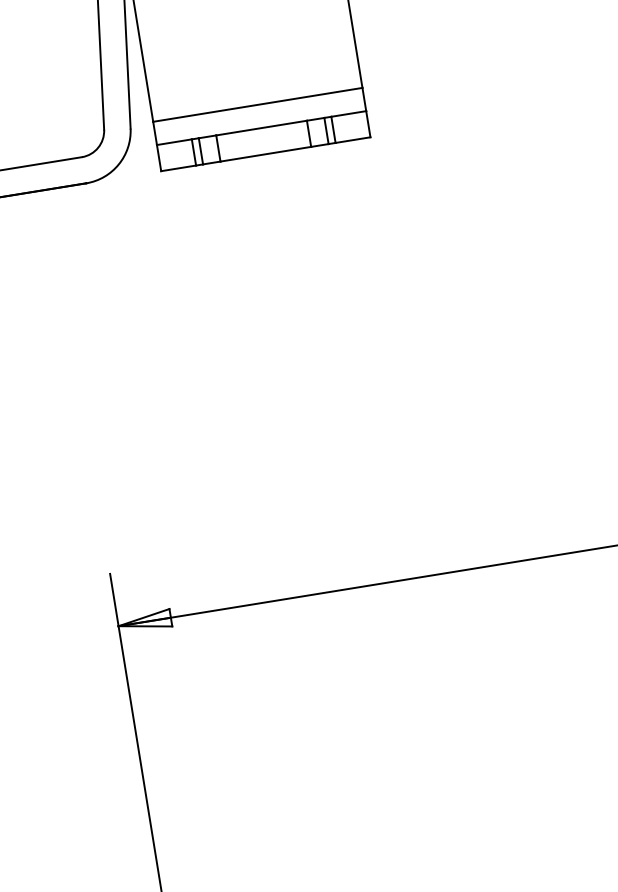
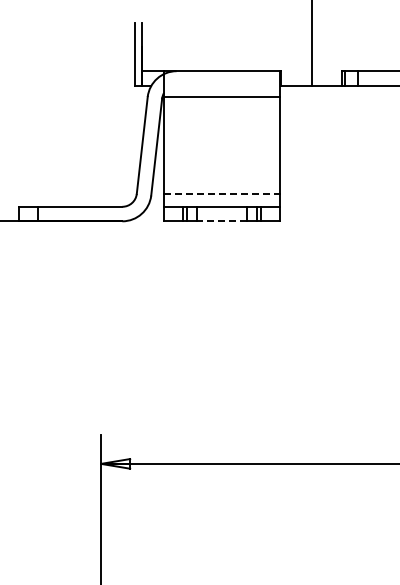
line: (258, 104) -> (222, 193), solid -> dashed
line: (264, 154) -> (221, 221), solid -> dashed

